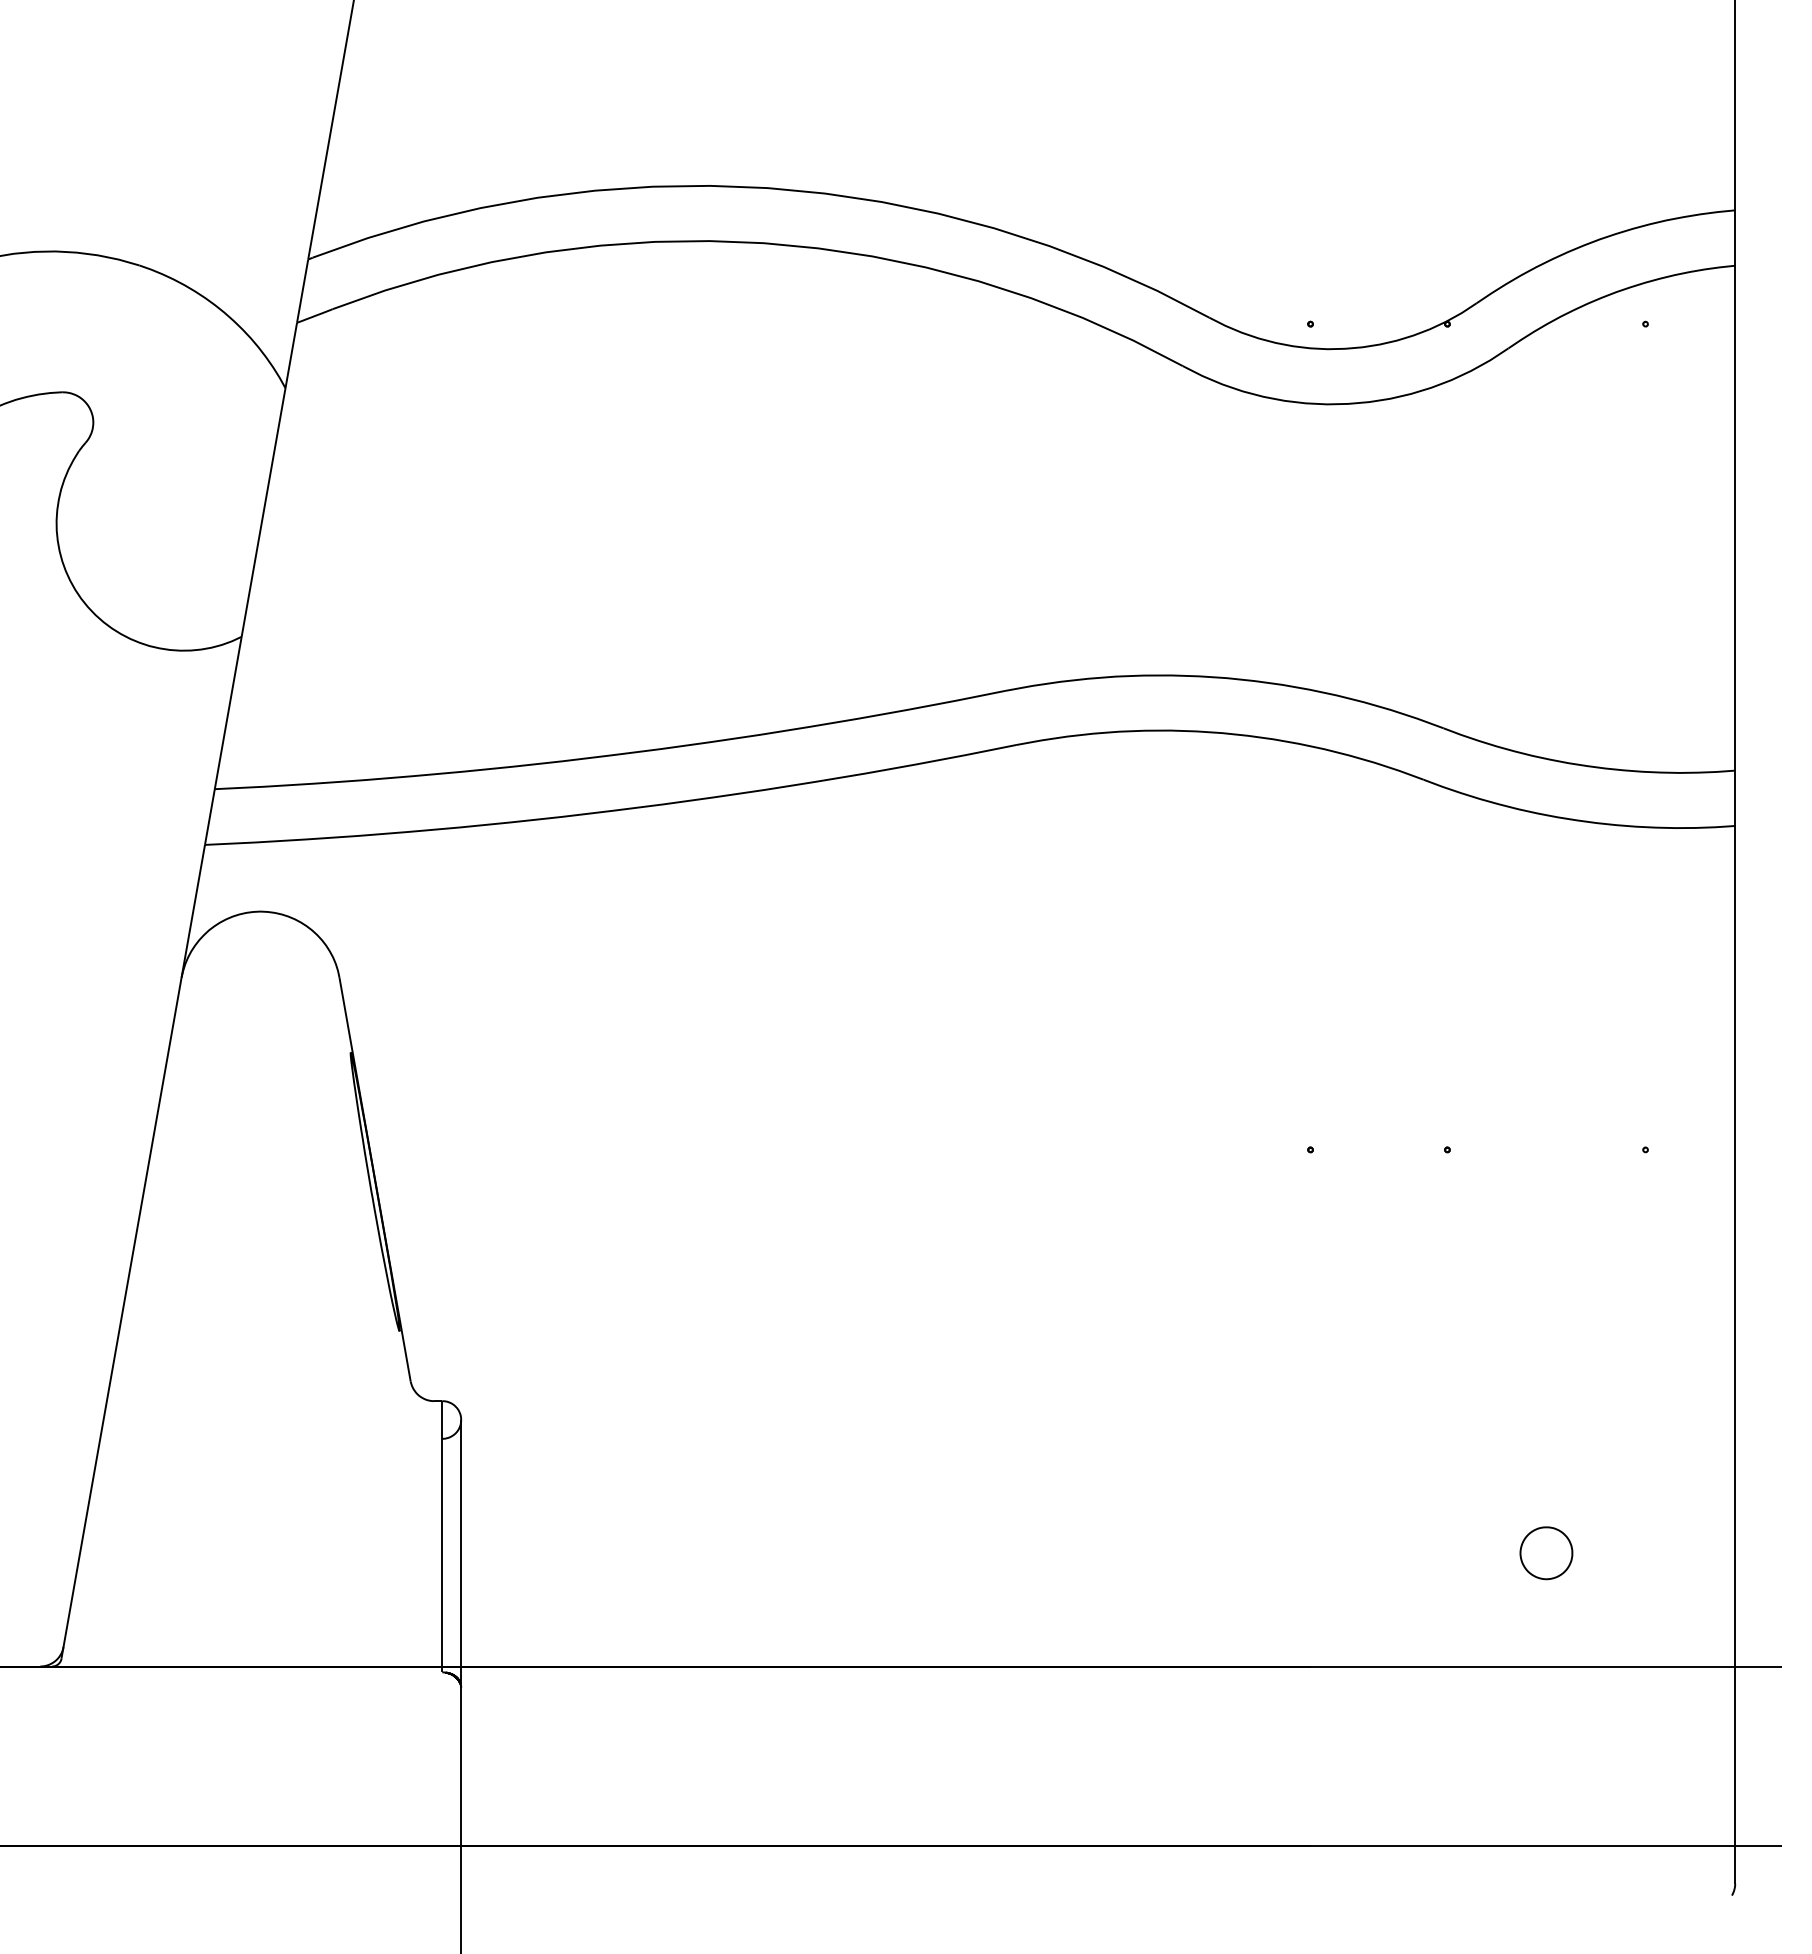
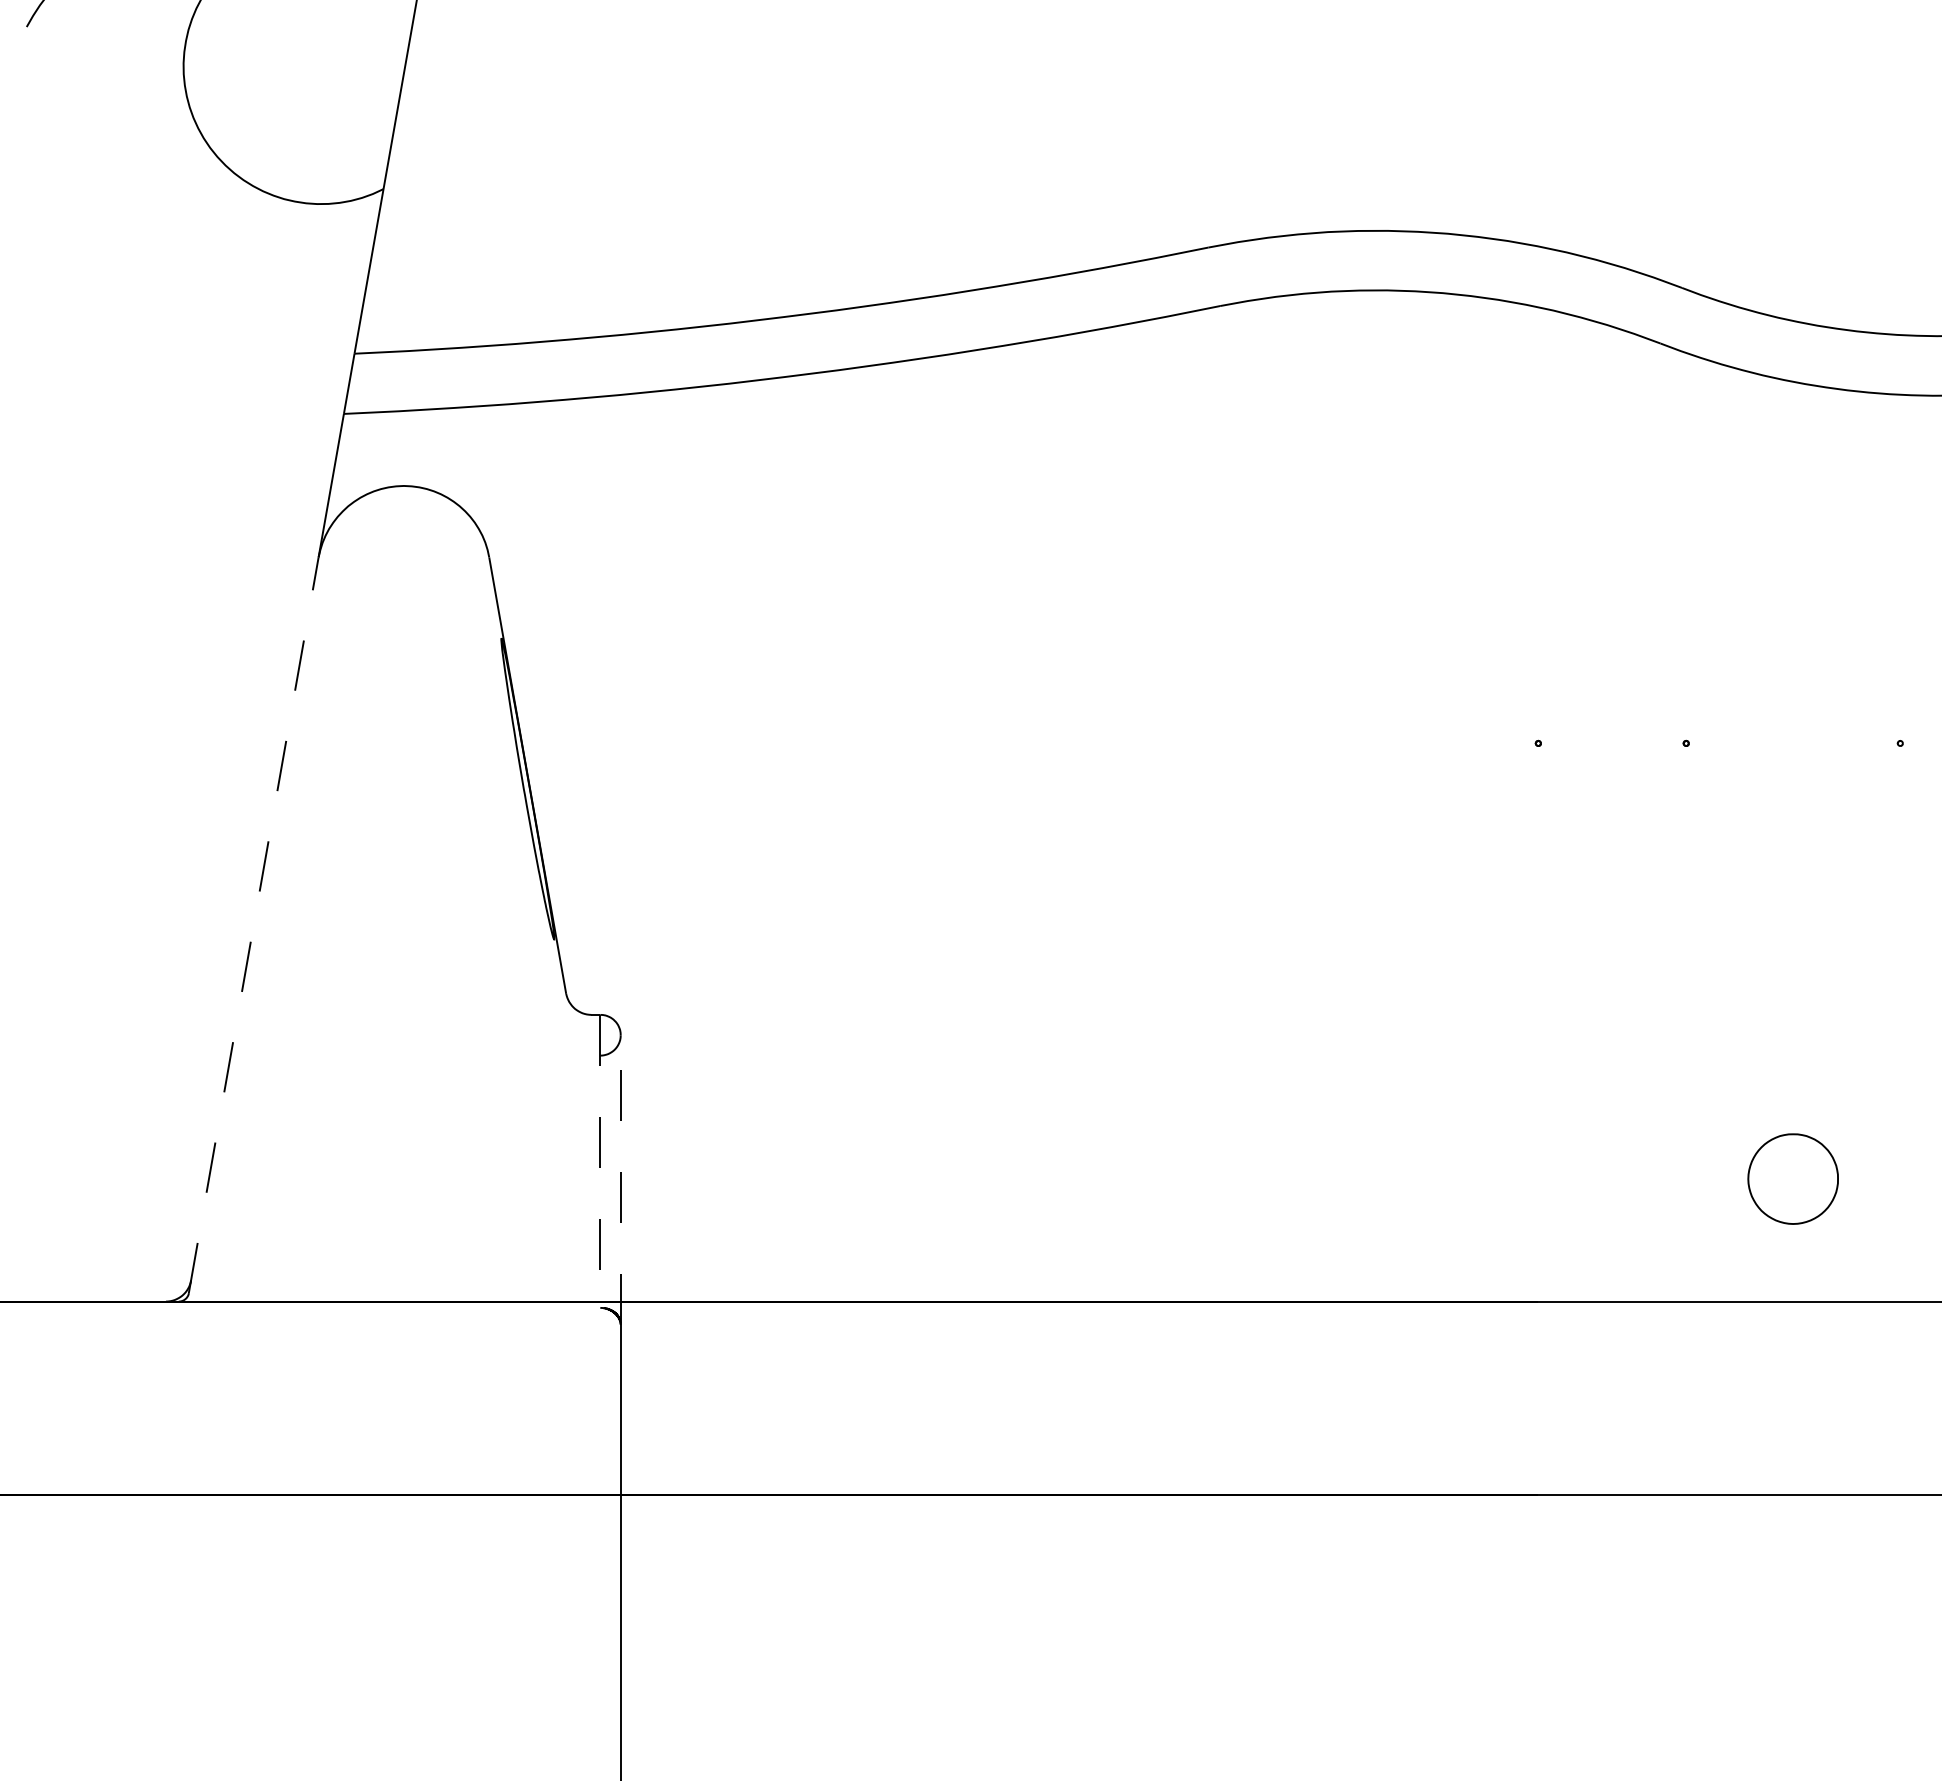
line: (121, 1318) -> (253, 925), solid -> dashed
line: (442, 1536) -> (600, 1161), solid -> dashed
line: (461, 1553) -> (621, 1179), solid -> dashed
part: (1546, 1553) -> (1793, 1179), size x1.6

